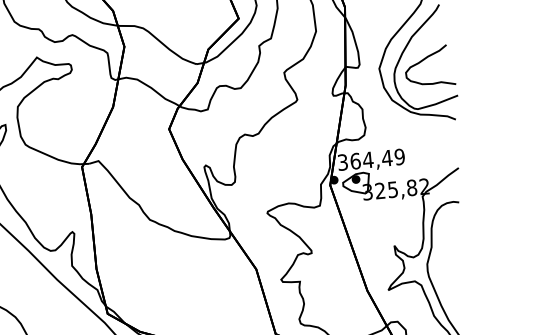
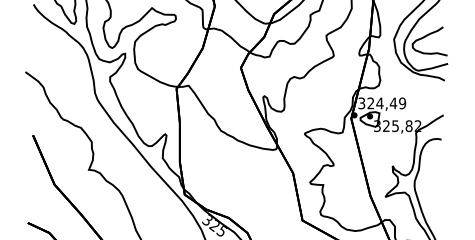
text: (355, 161) -> (370, 103), 364,49 -> 324,49

